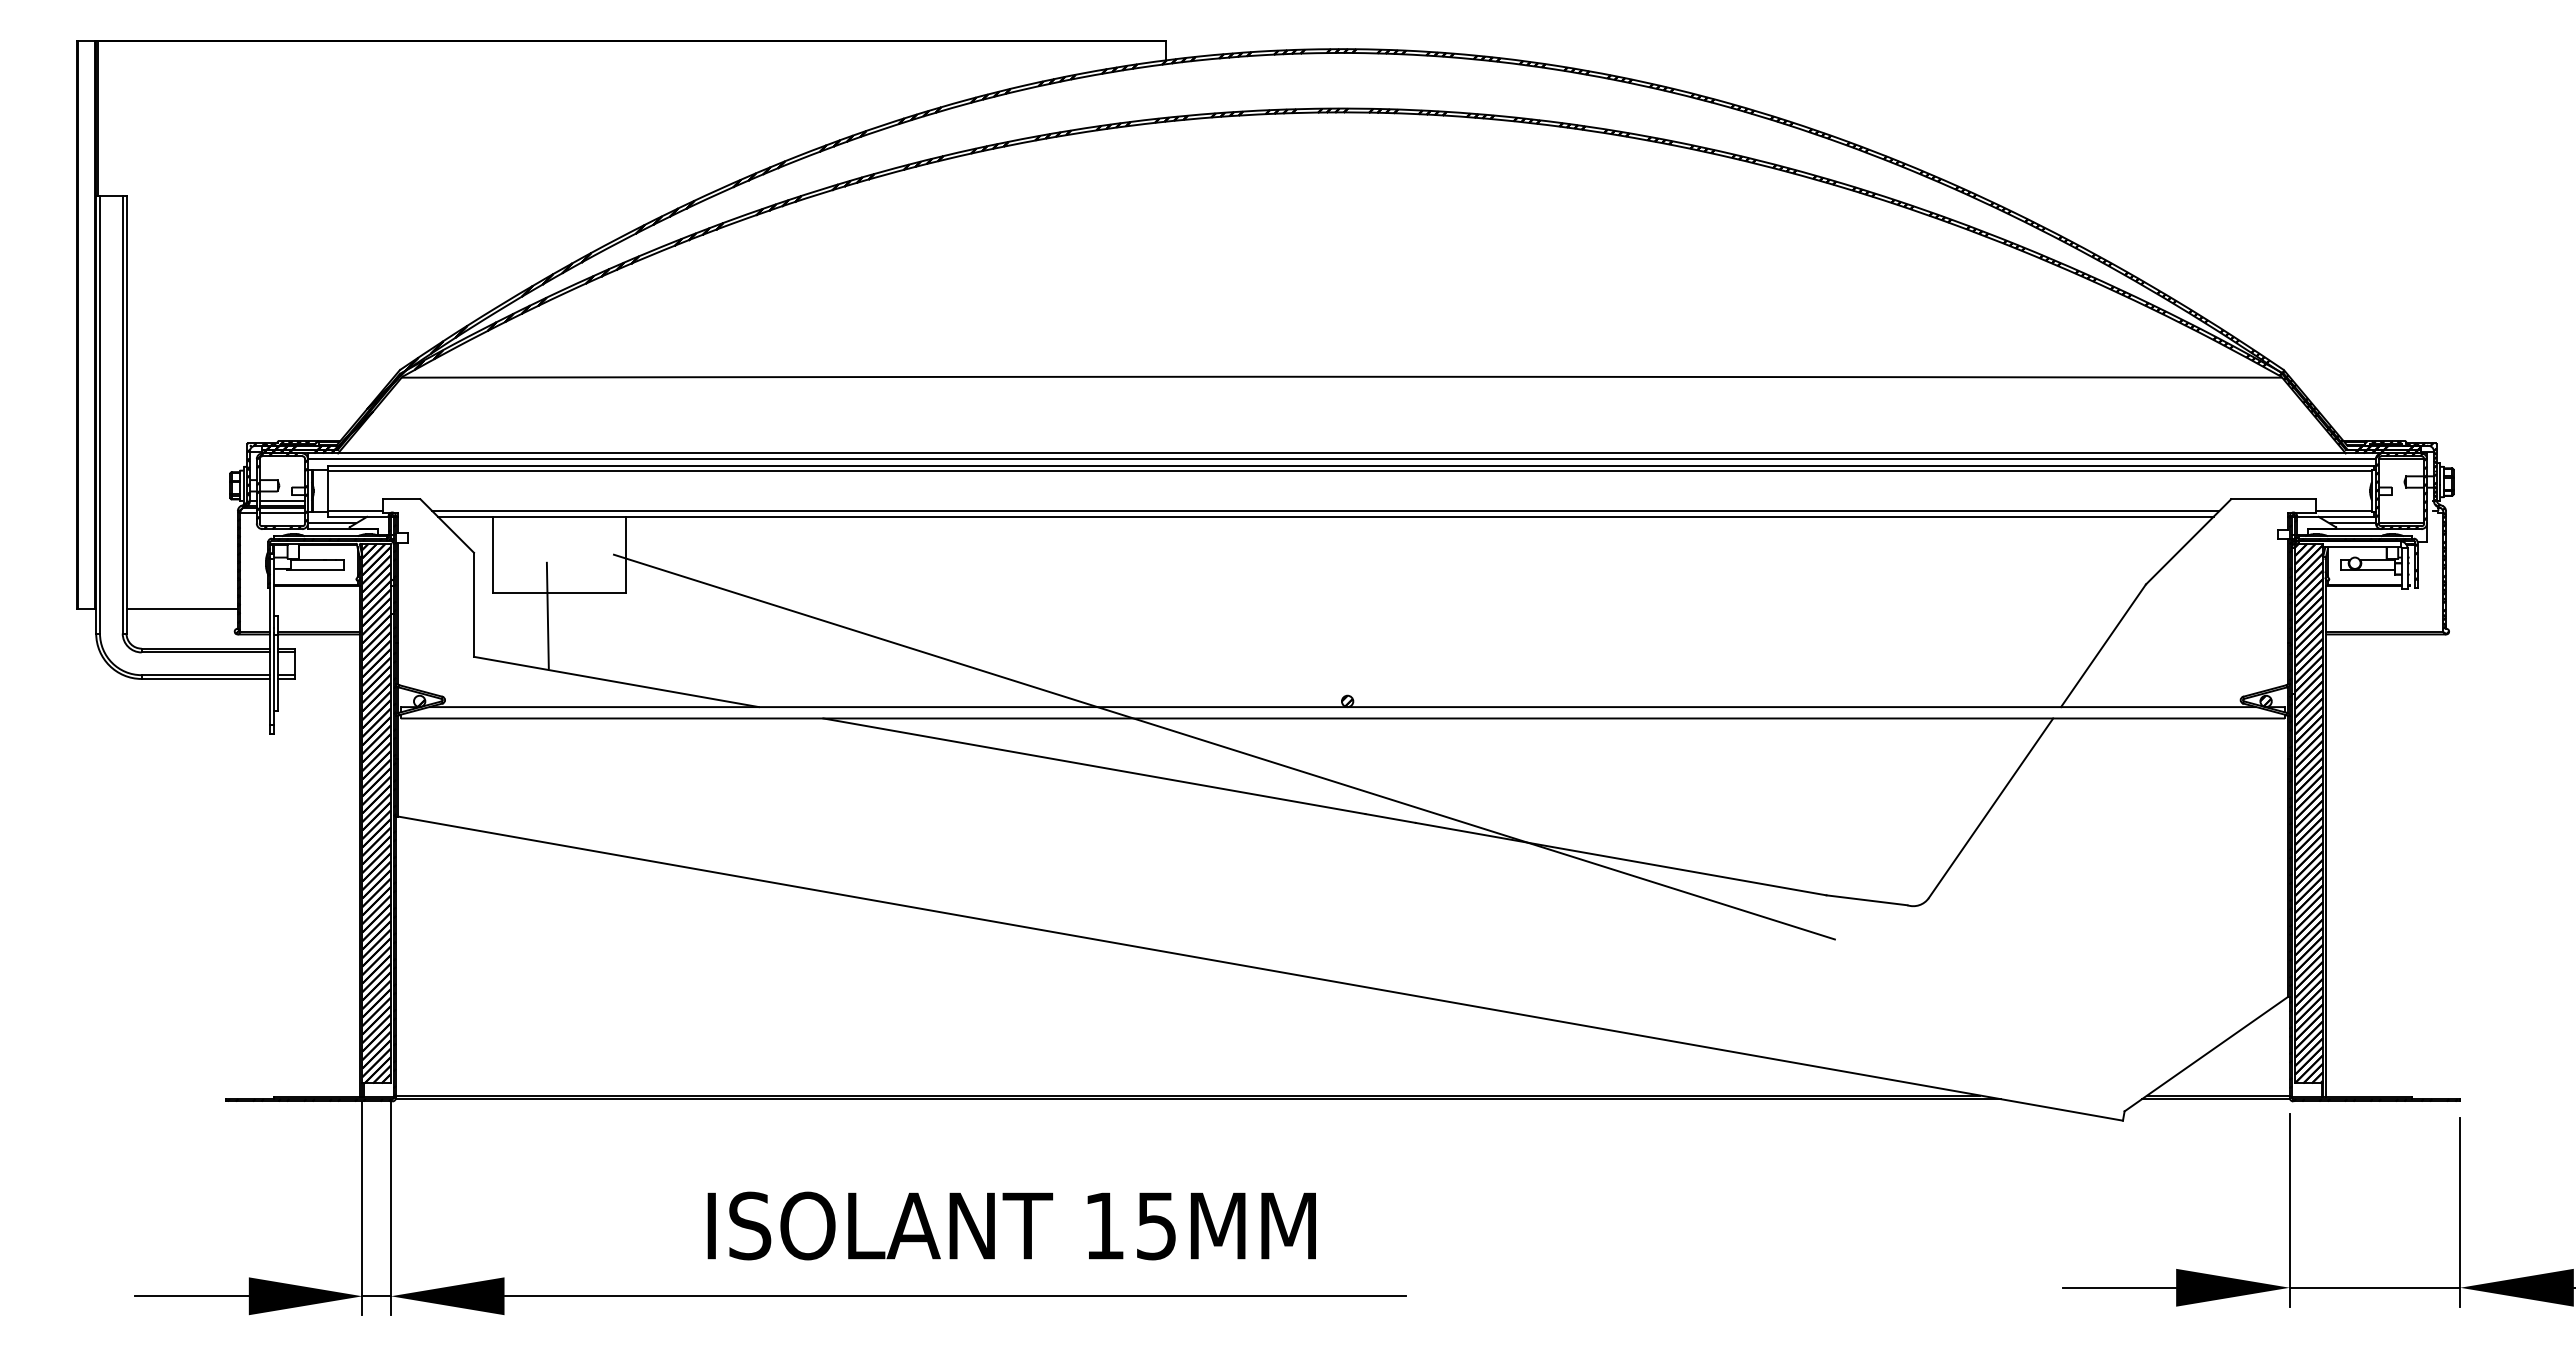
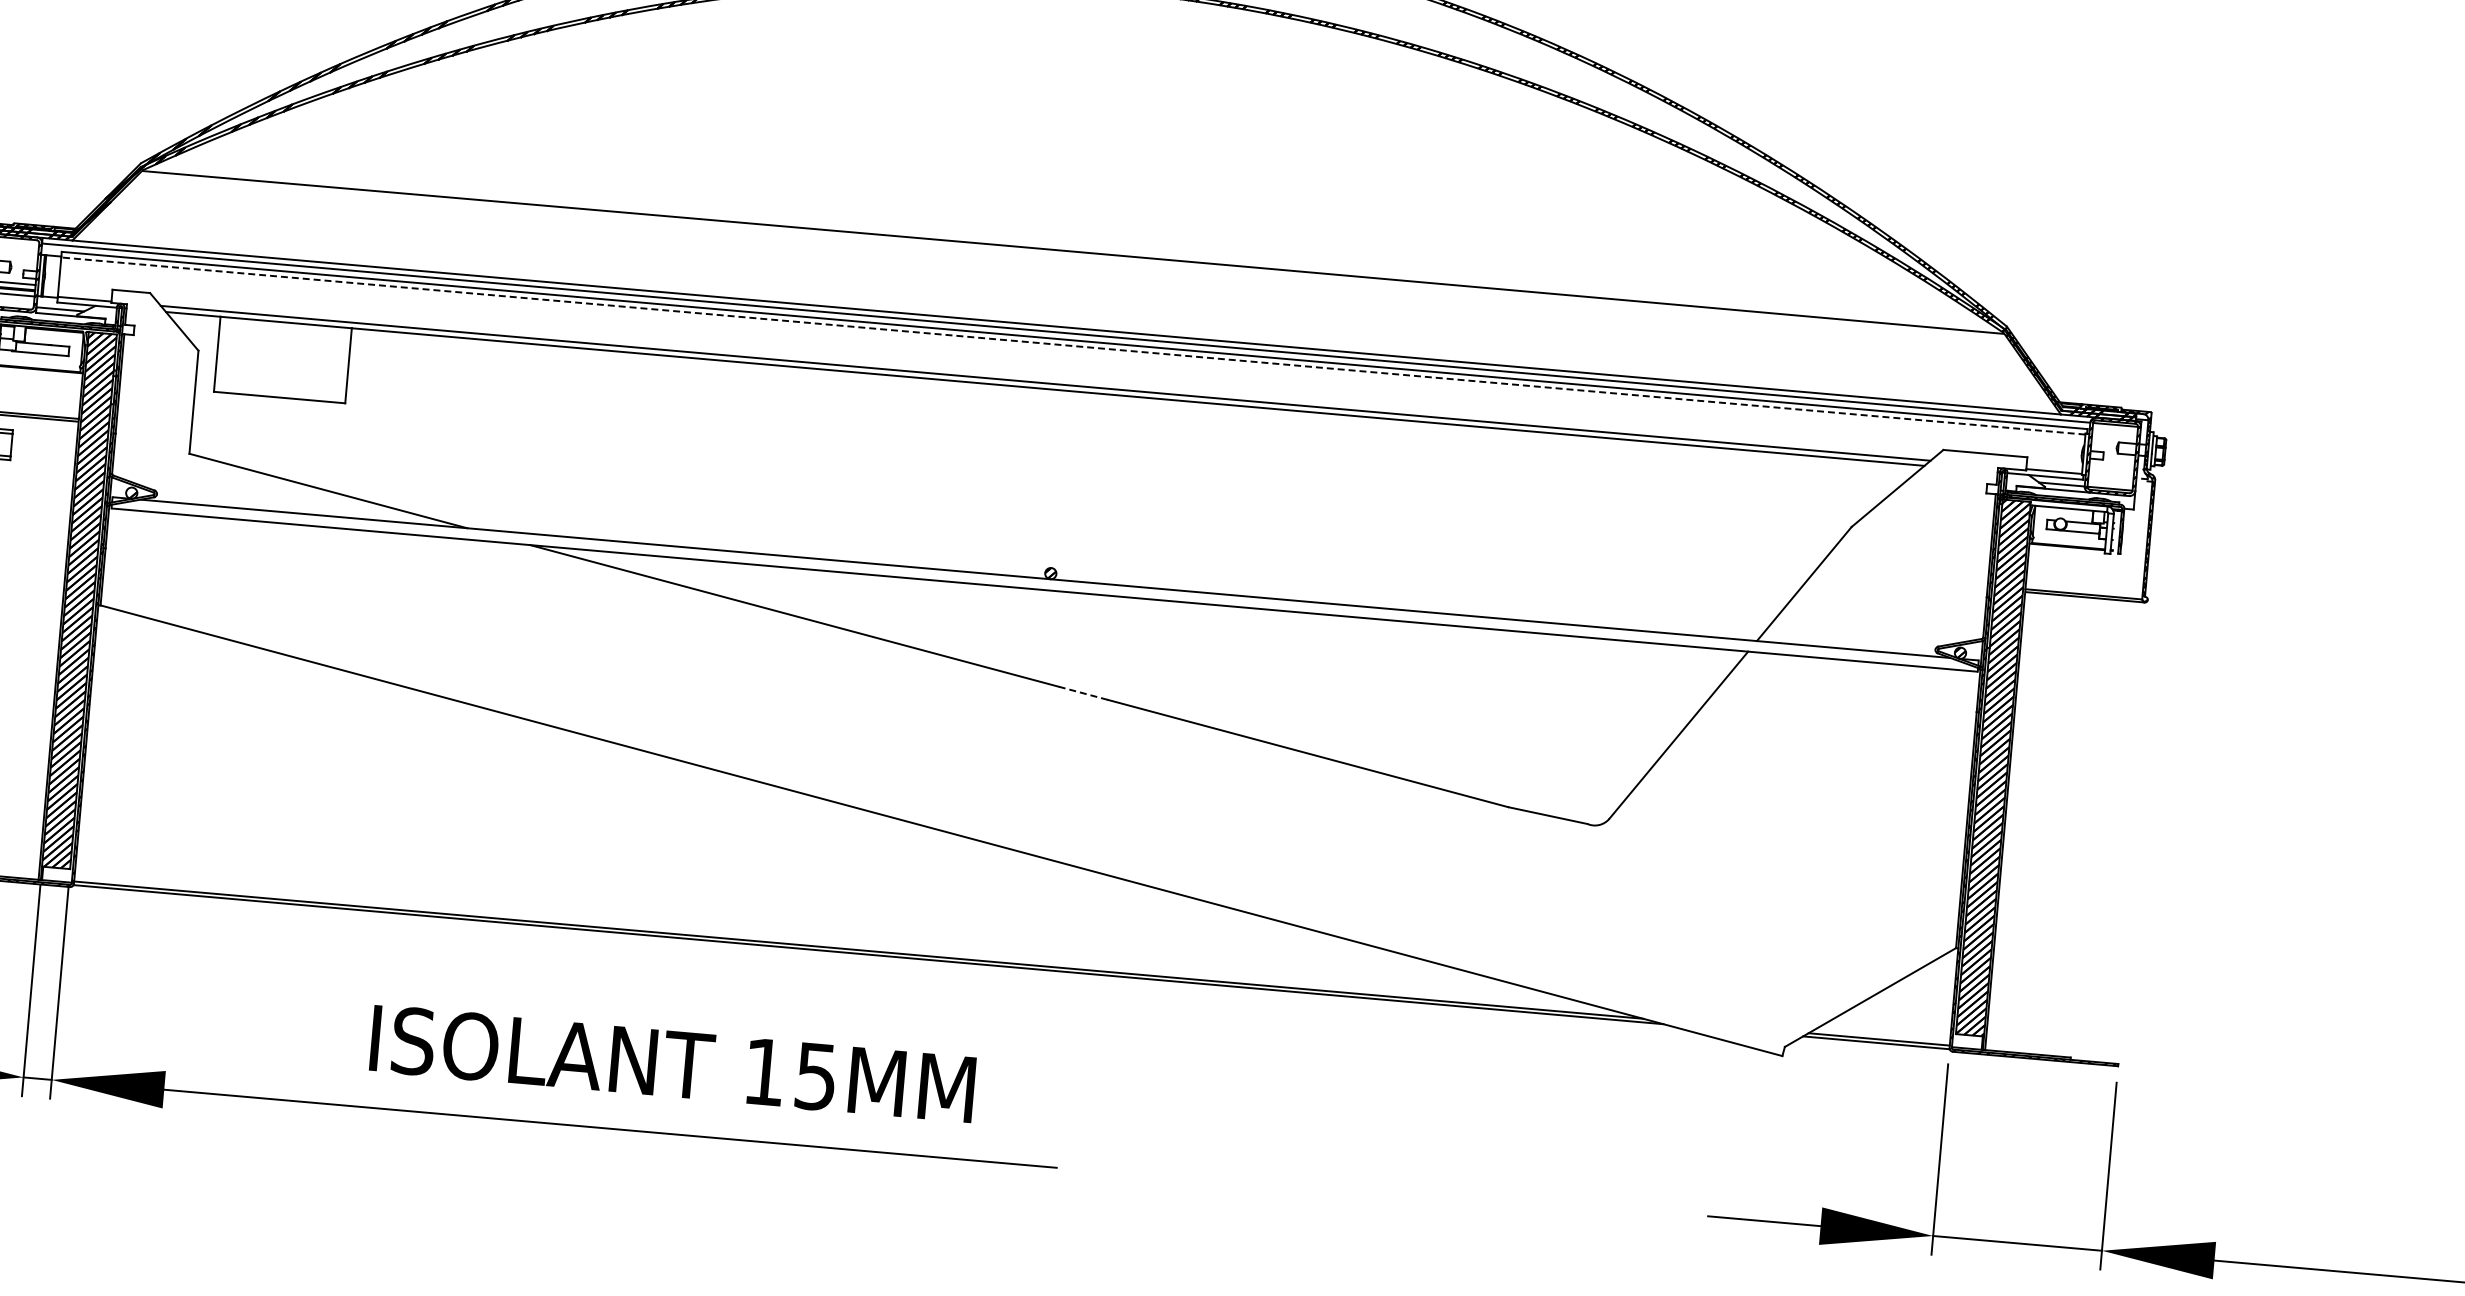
line: (1350, 471) -> (1073, 346), solid -> dashed
line: (547, 615) -> (265, 419), removed
line: (1223, 746) -> (923, 607), removed
line: (1390, 818) -> (1083, 693), solid -> dashed

